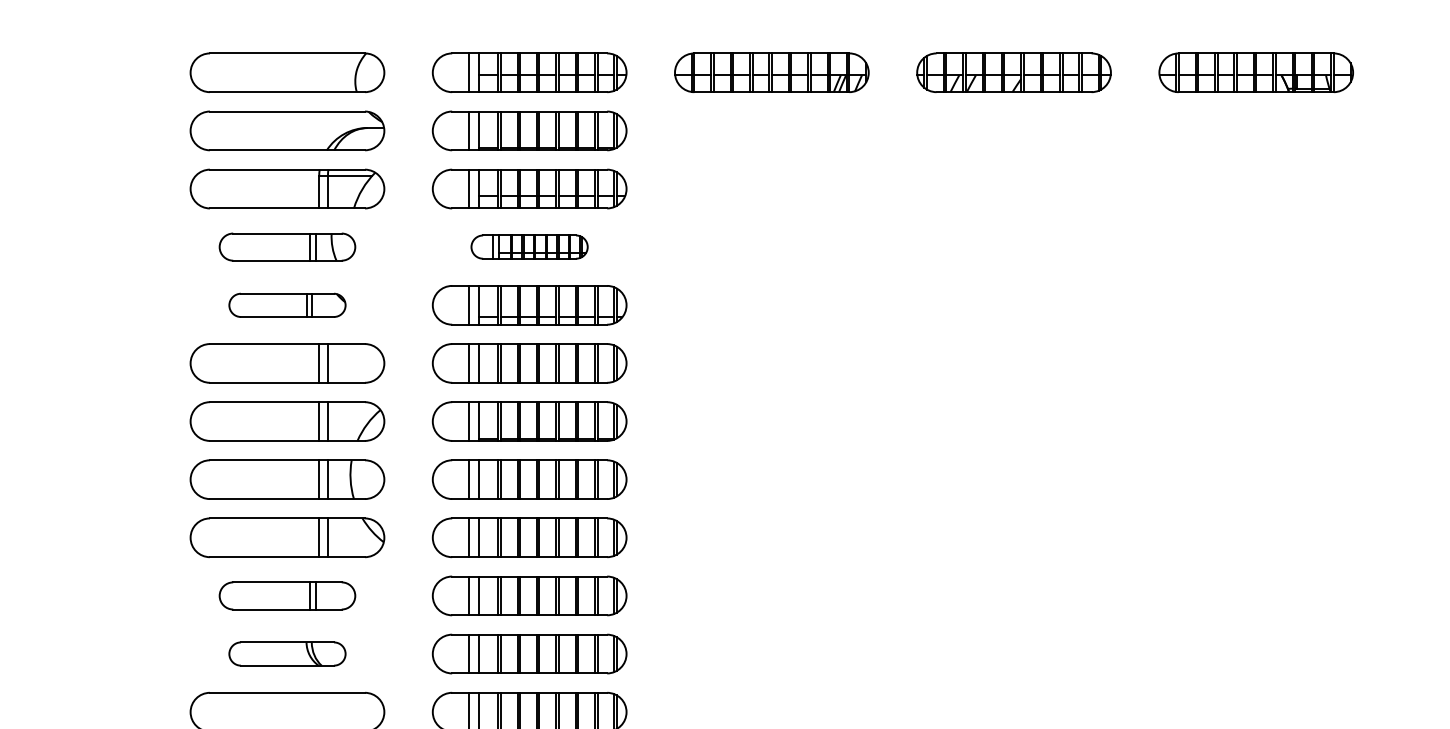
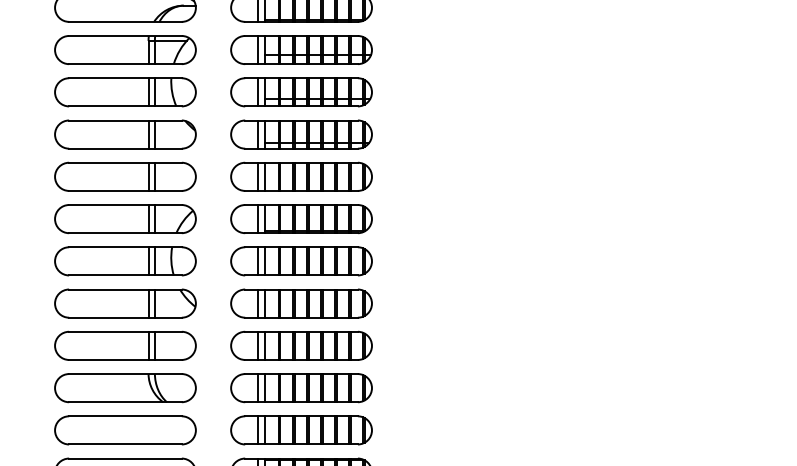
part: (287, 246) -> (125, 91), size x1.43
part: (529, 246) -> (301, 91), size x1.67
part: (287, 305) -> (125, 134), size x1.67
part: (287, 595) -> (125, 345), size x1.43
part: (287, 653) -> (125, 387), size x1.67

